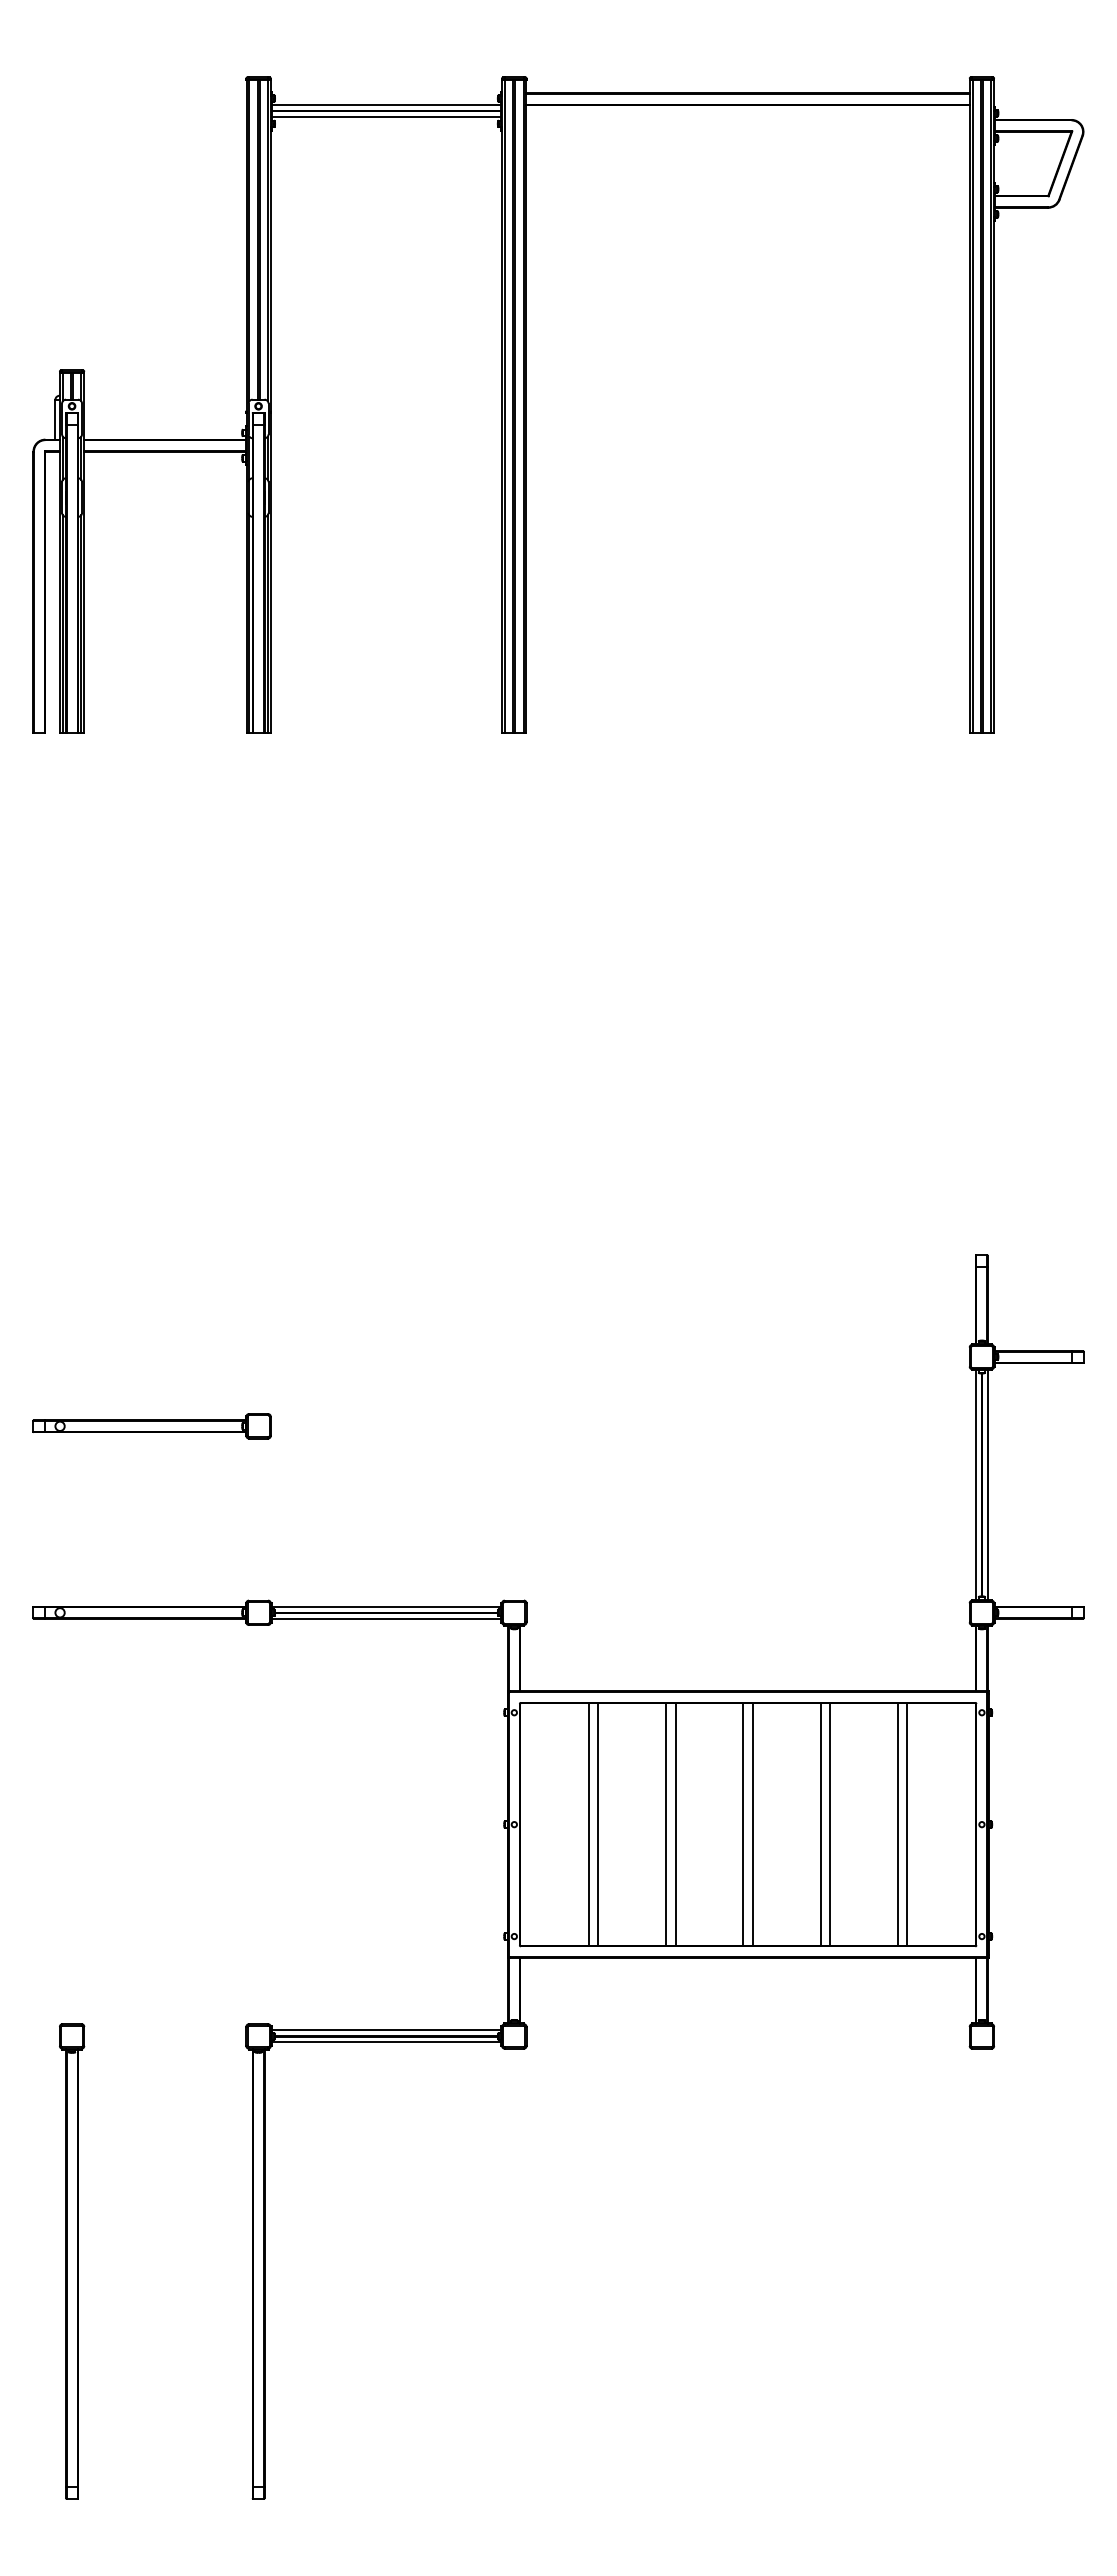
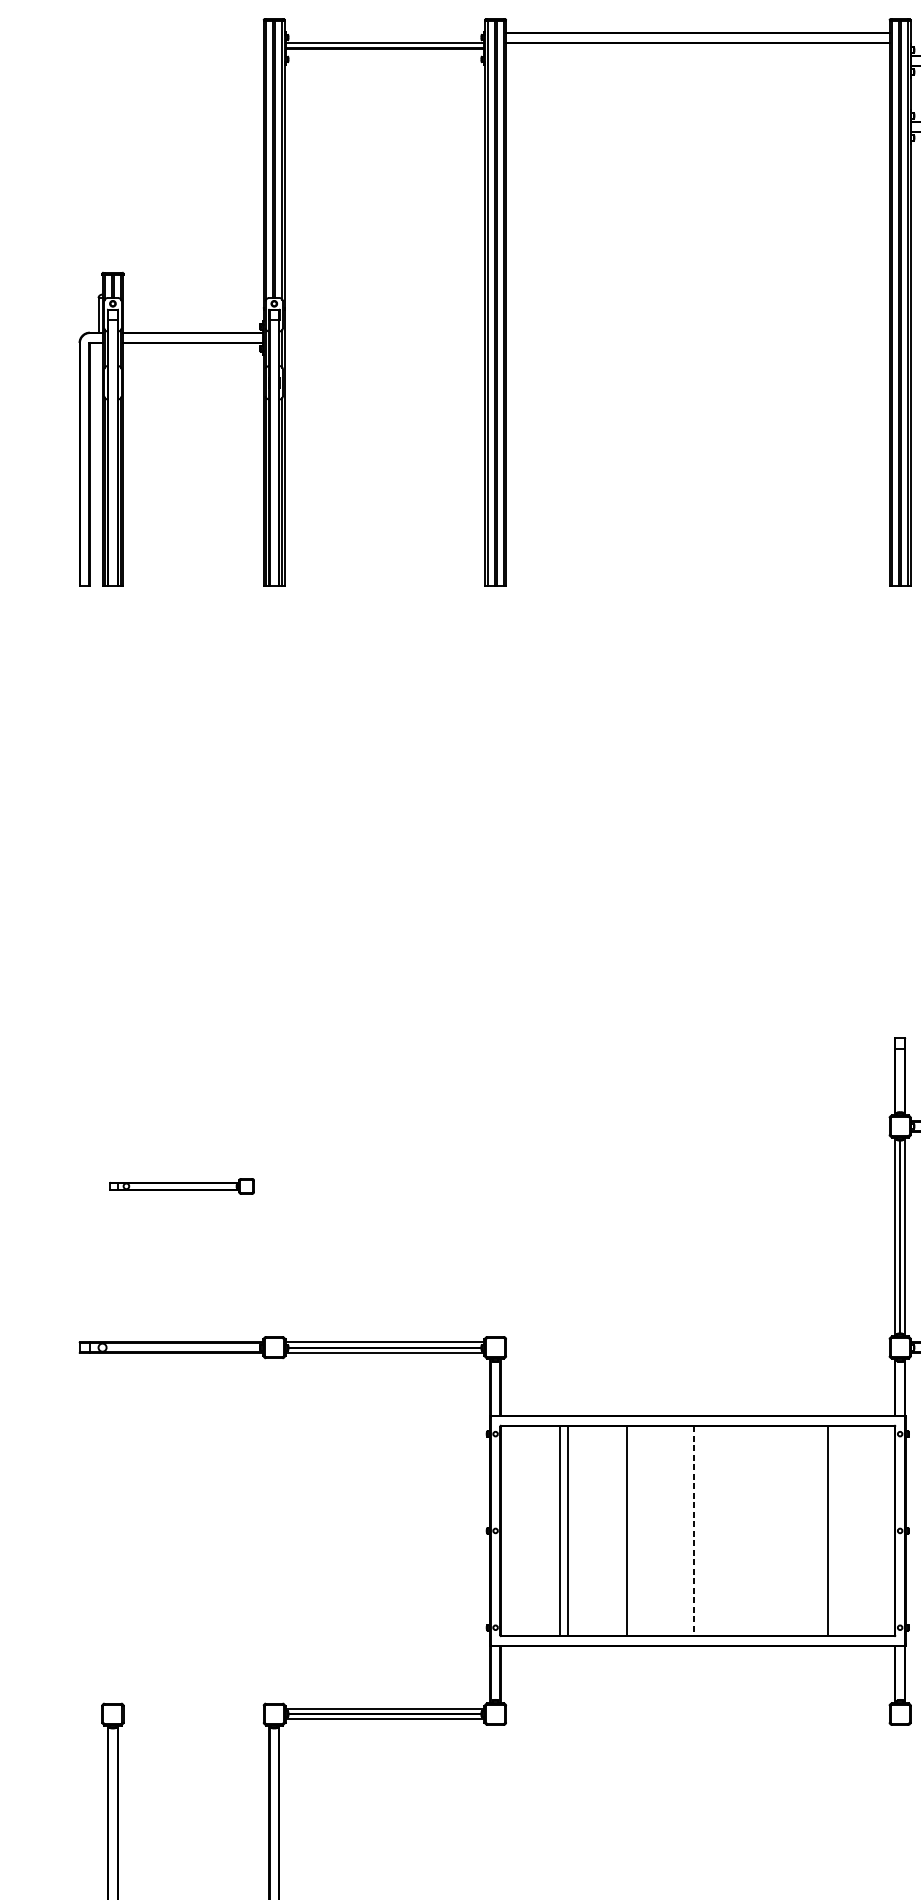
line: (386, 117) -> (384, 53), removed
part: (151, 1426) -> (181, 1186), size x0.7
line: (675, 1824) -> (635, 1530), removed
line: (752, 1824) -> (701, 1530), removed
line: (820, 1824) -> (760, 1530), removed
line: (830, 1824) -> (769, 1530), removed
line: (907, 1824) -> (835, 1530), removed
line: (743, 1825) -> (693, 1531), solid -> dashed

